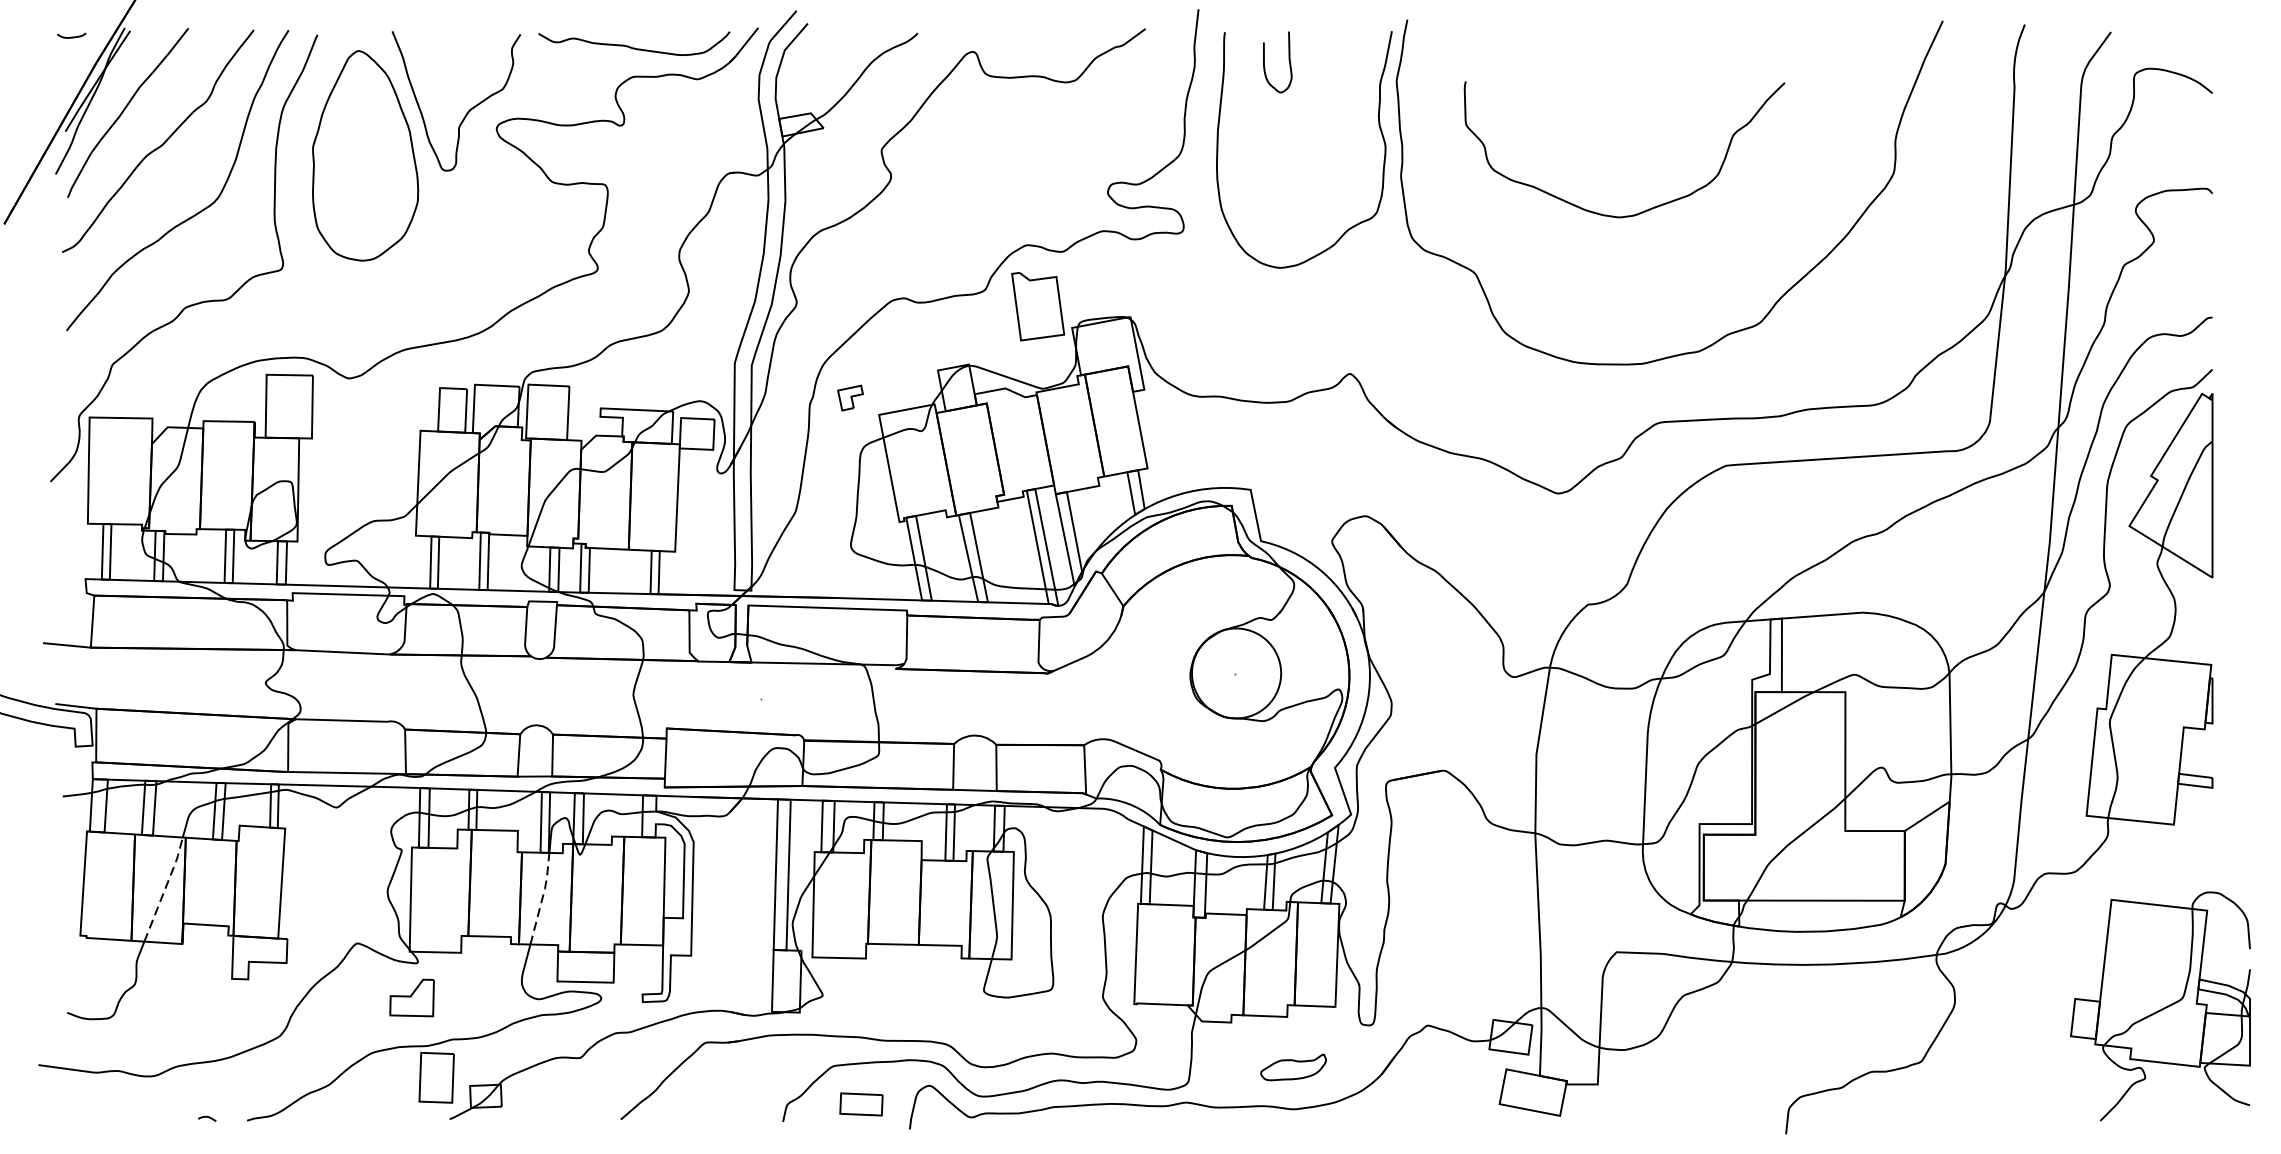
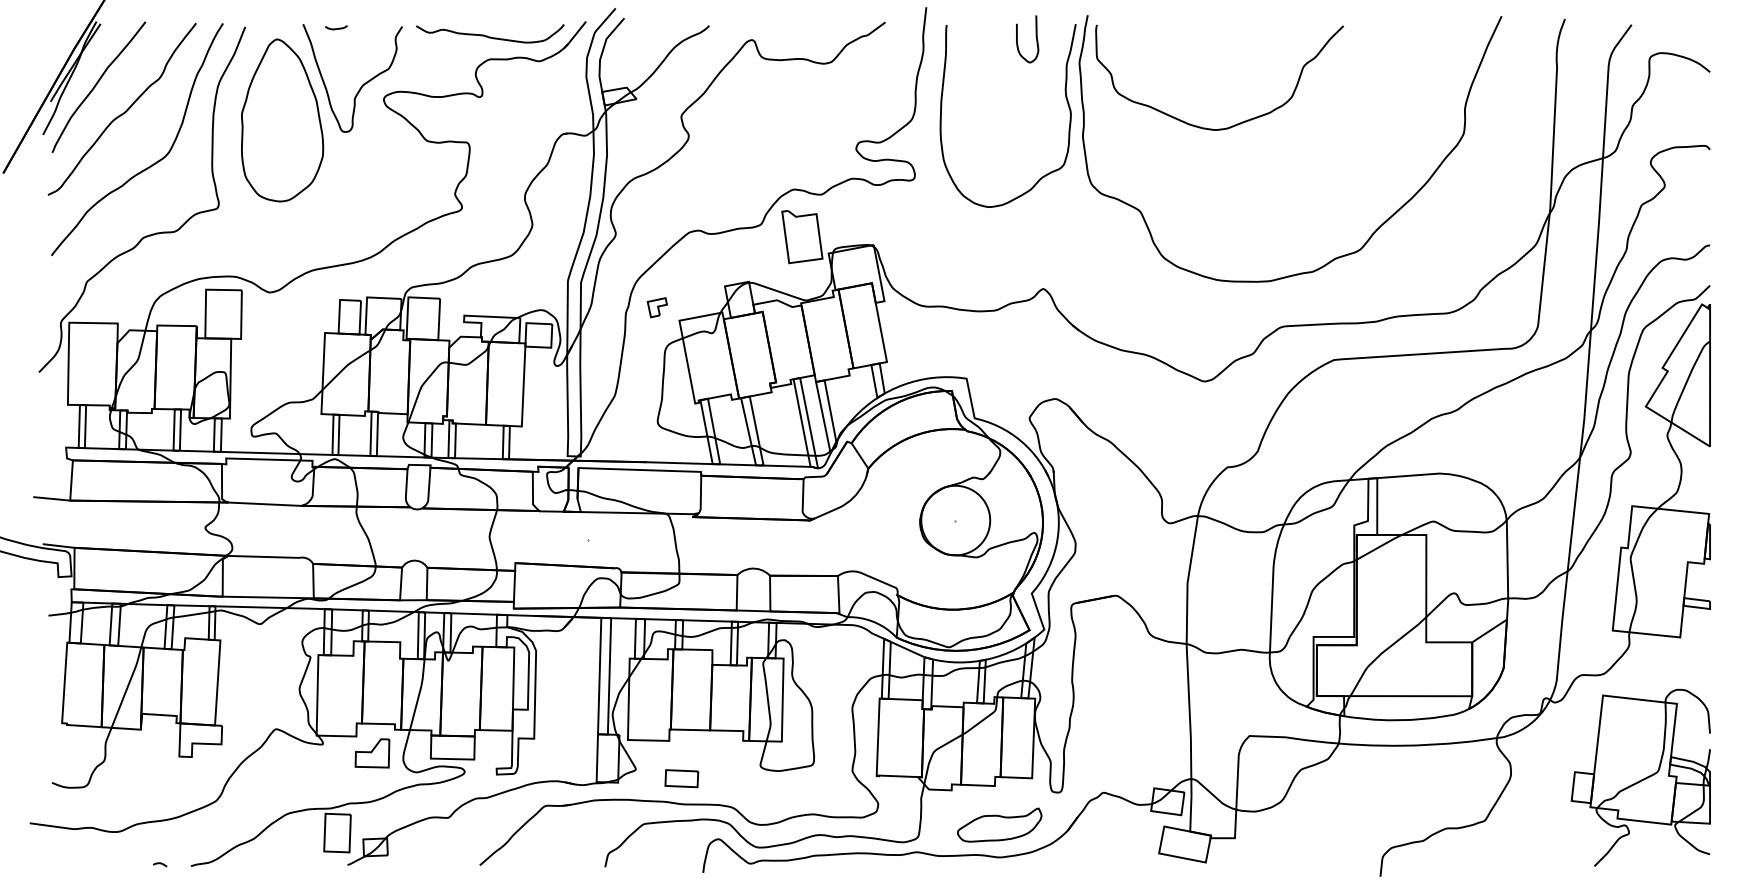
curve: (71, 36) -> (336, 28), moved
curve: (1287, 58) -> (1035, 36), moved
curve: (1650, 207) -> (1239, 122), moved
line: (166, 888) -> (128, 686), dashed -> solid
line: (542, 897) -> (419, 693), dashed -> solid
part: (412, 998) -> (372, 753), moved
part: (2160, 1005) -> (1640, 777), moved
part: (1293, 1066) -> (999, 824), size x1.67
part: (861, 1104) -> (681, 778), moved

